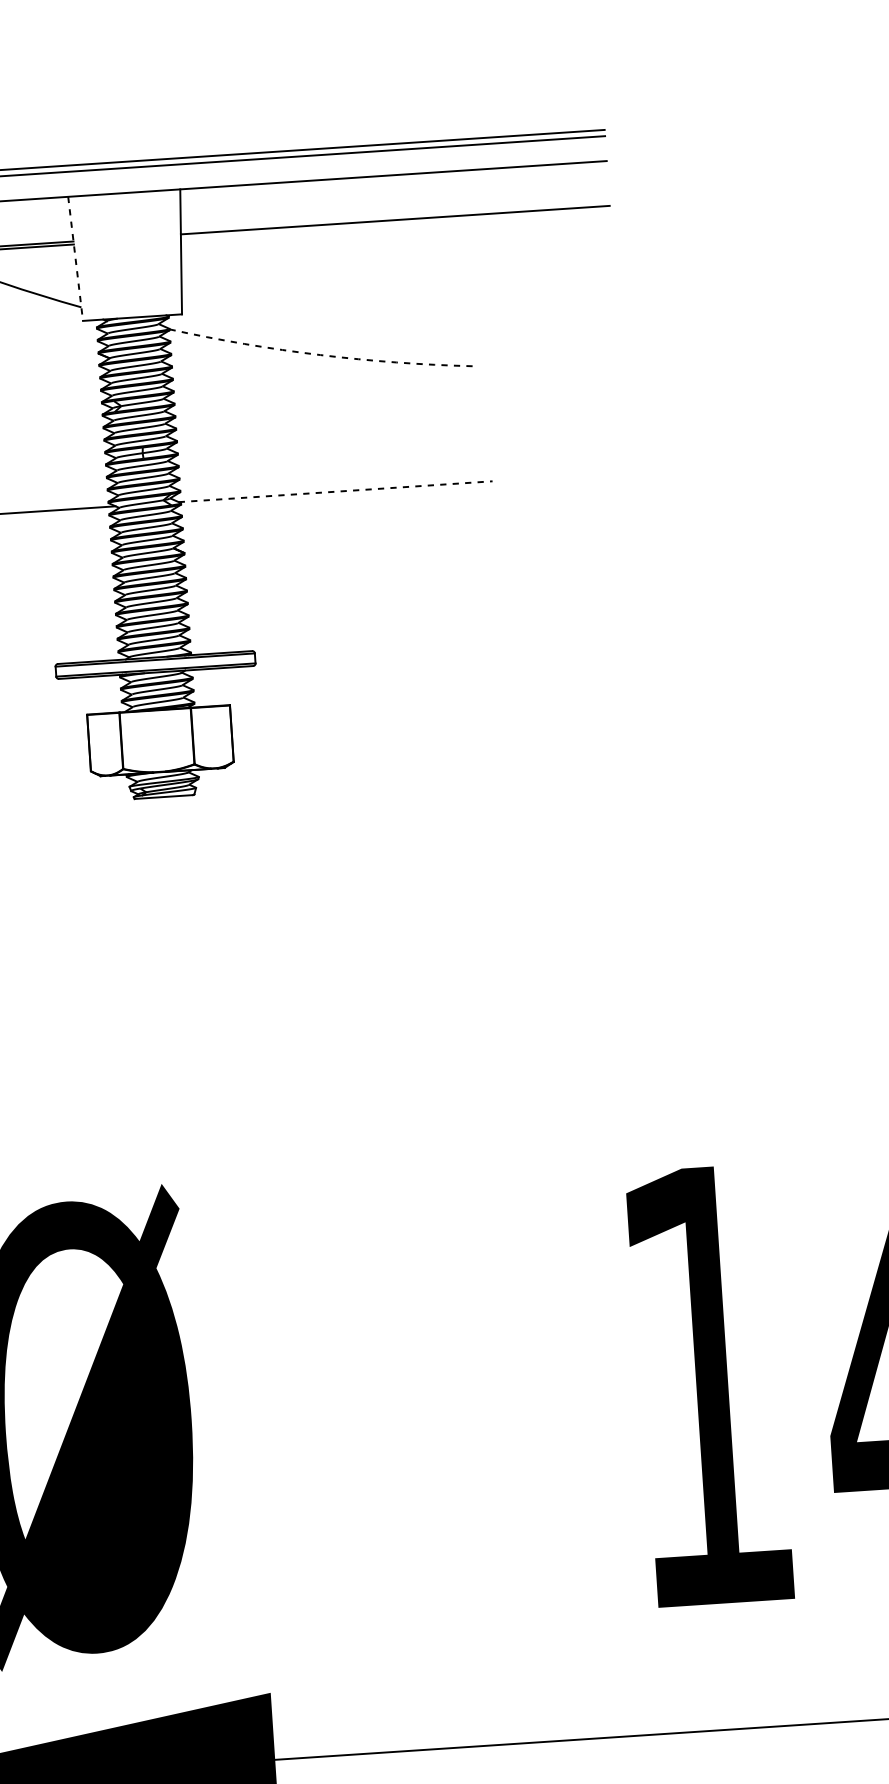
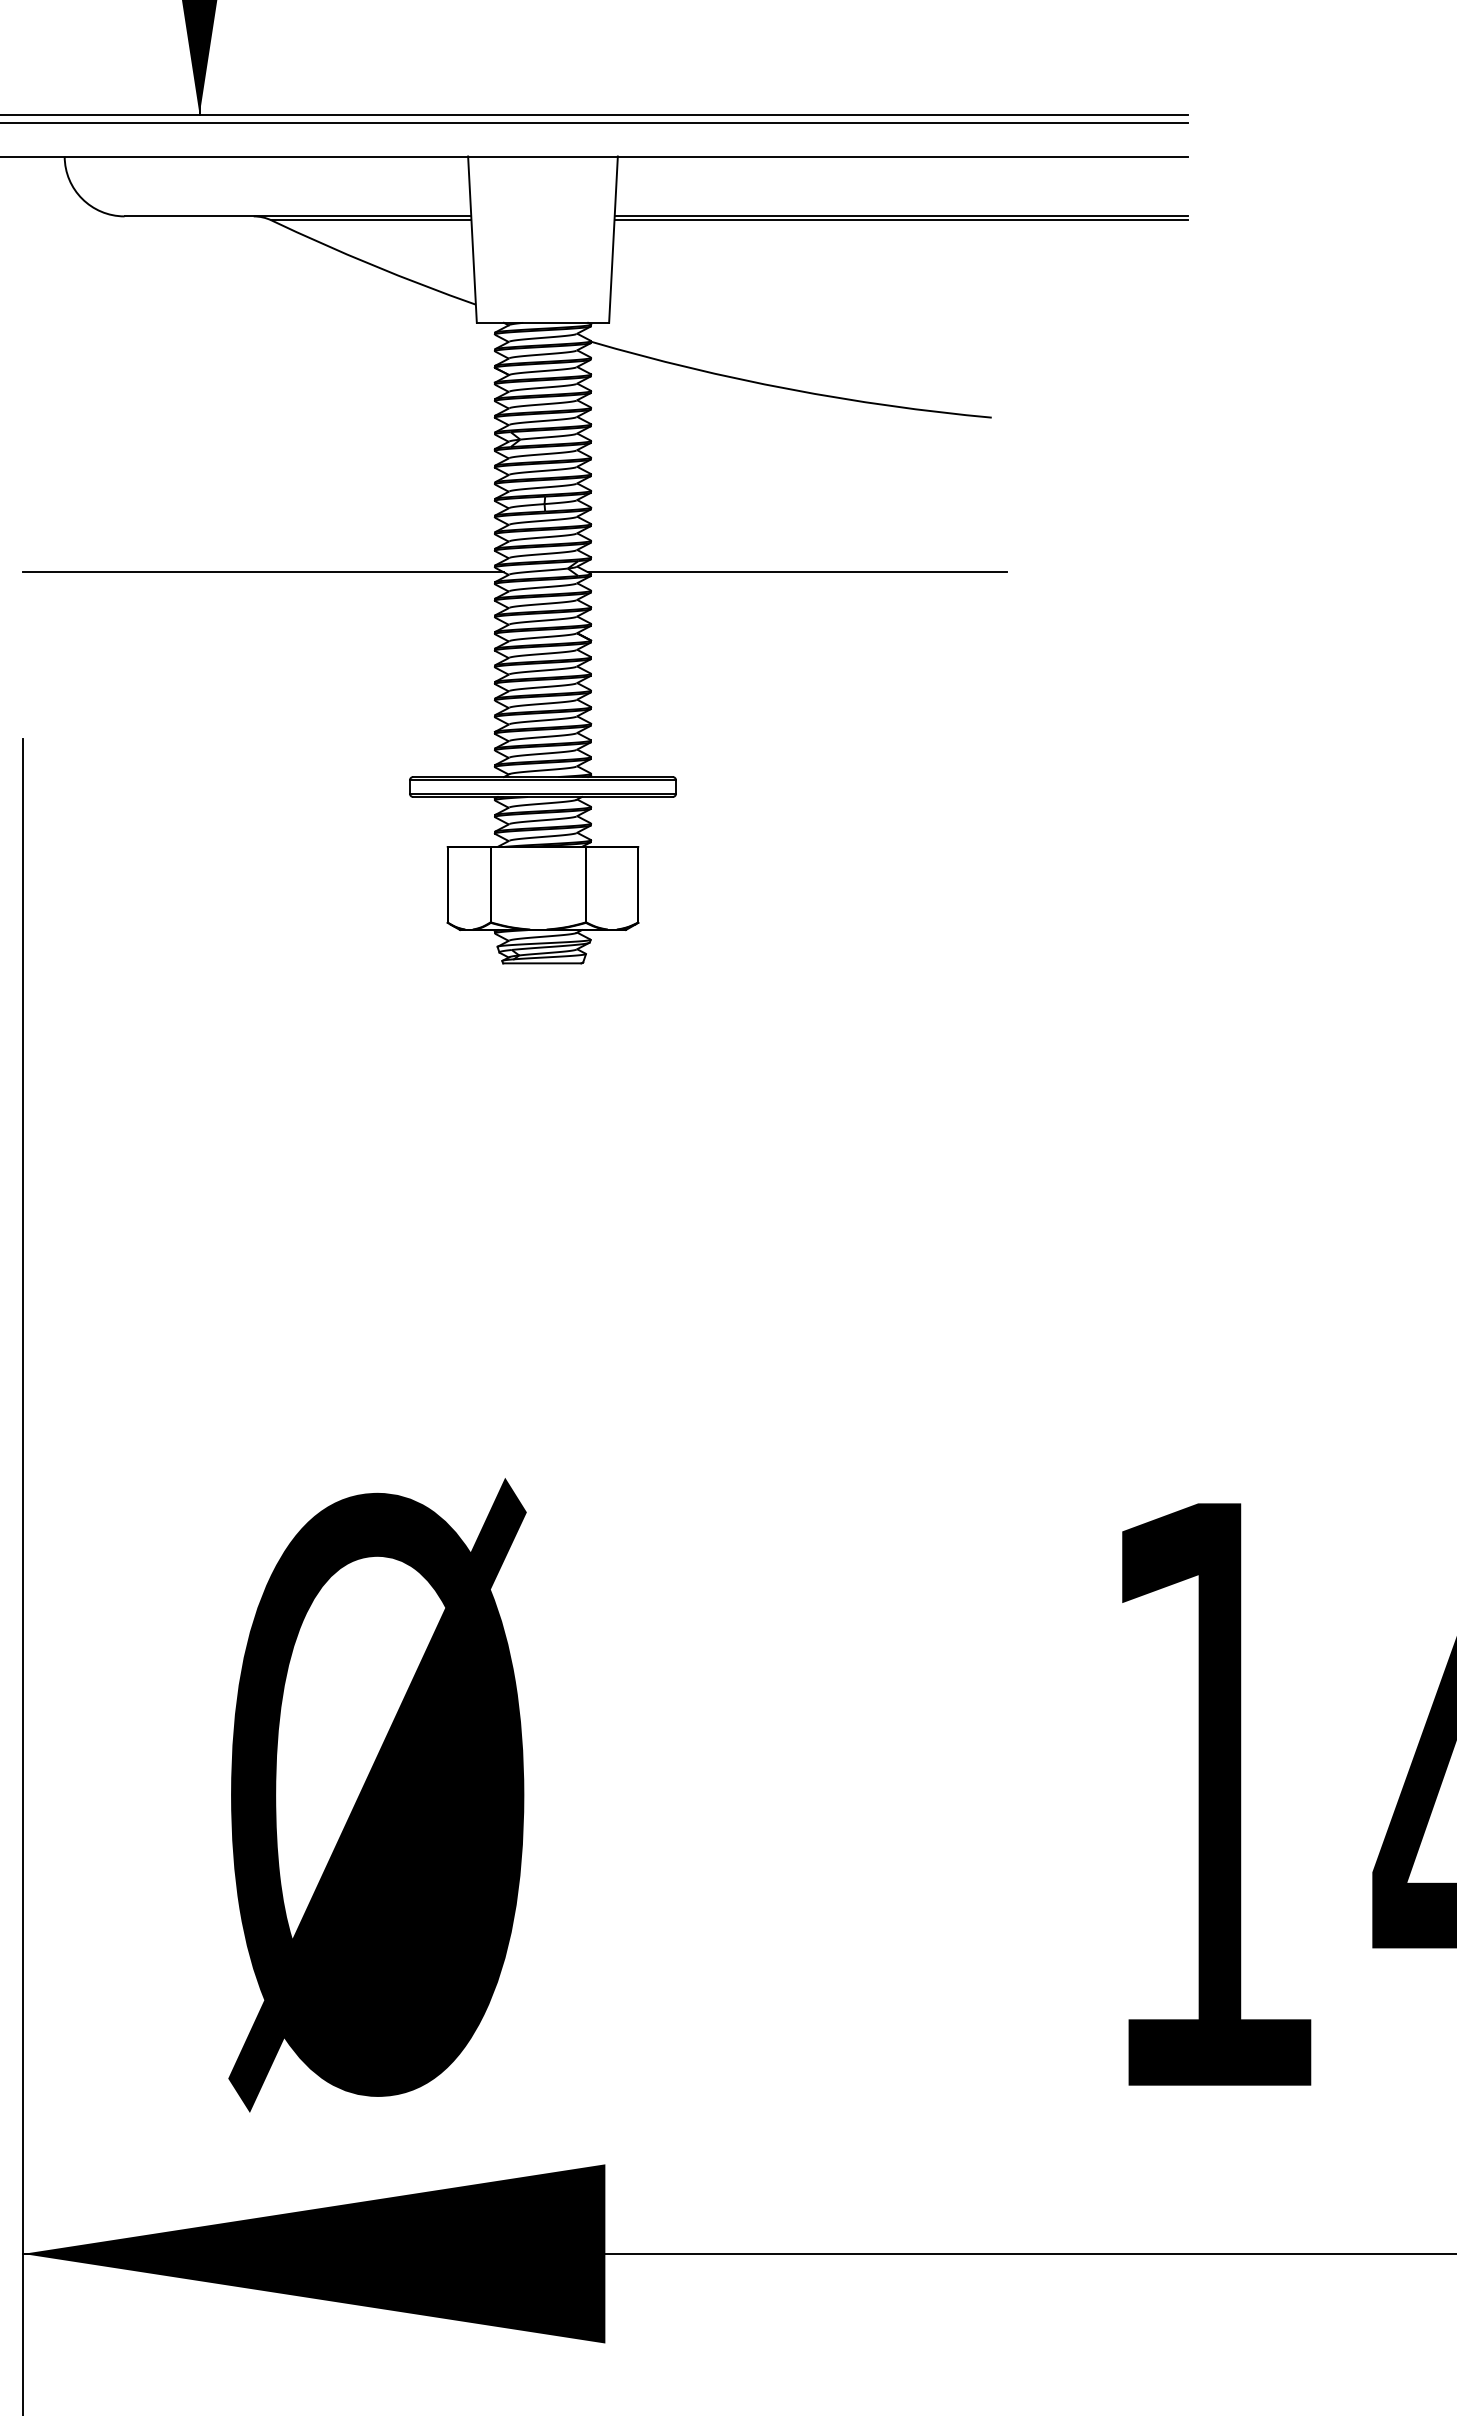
line: (395, 223) -> (900, 220), added
line: (75, 259) -> (472, 240), dashed -> solid
arc: (320, 355) -> (789, 389), dashed -> solid
line: (335, 491) -> (797, 572), dashed -> solid

